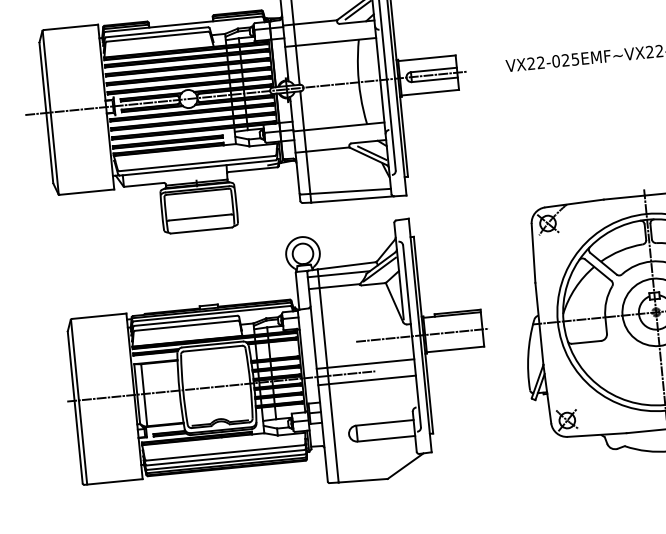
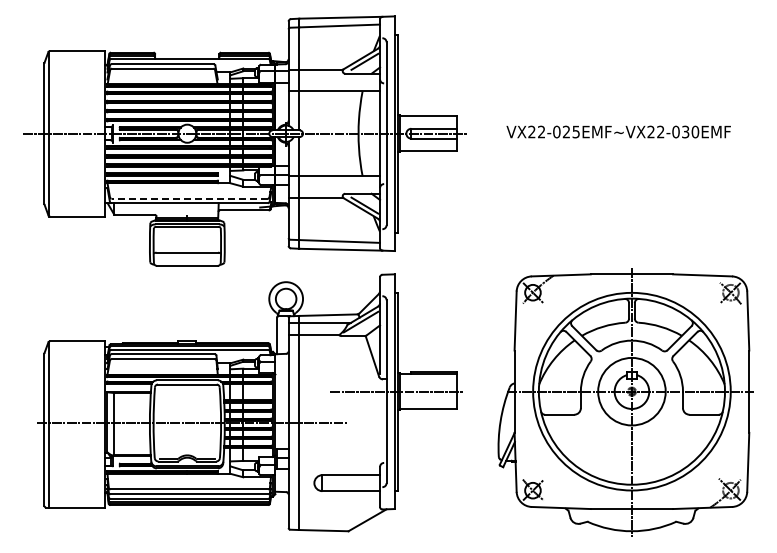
line: (197, 163) -> (189, 198), solid -> dashed
line: (365, 363) -> (337, 414), removed
line: (367, 380) -> (337, 431), removed

